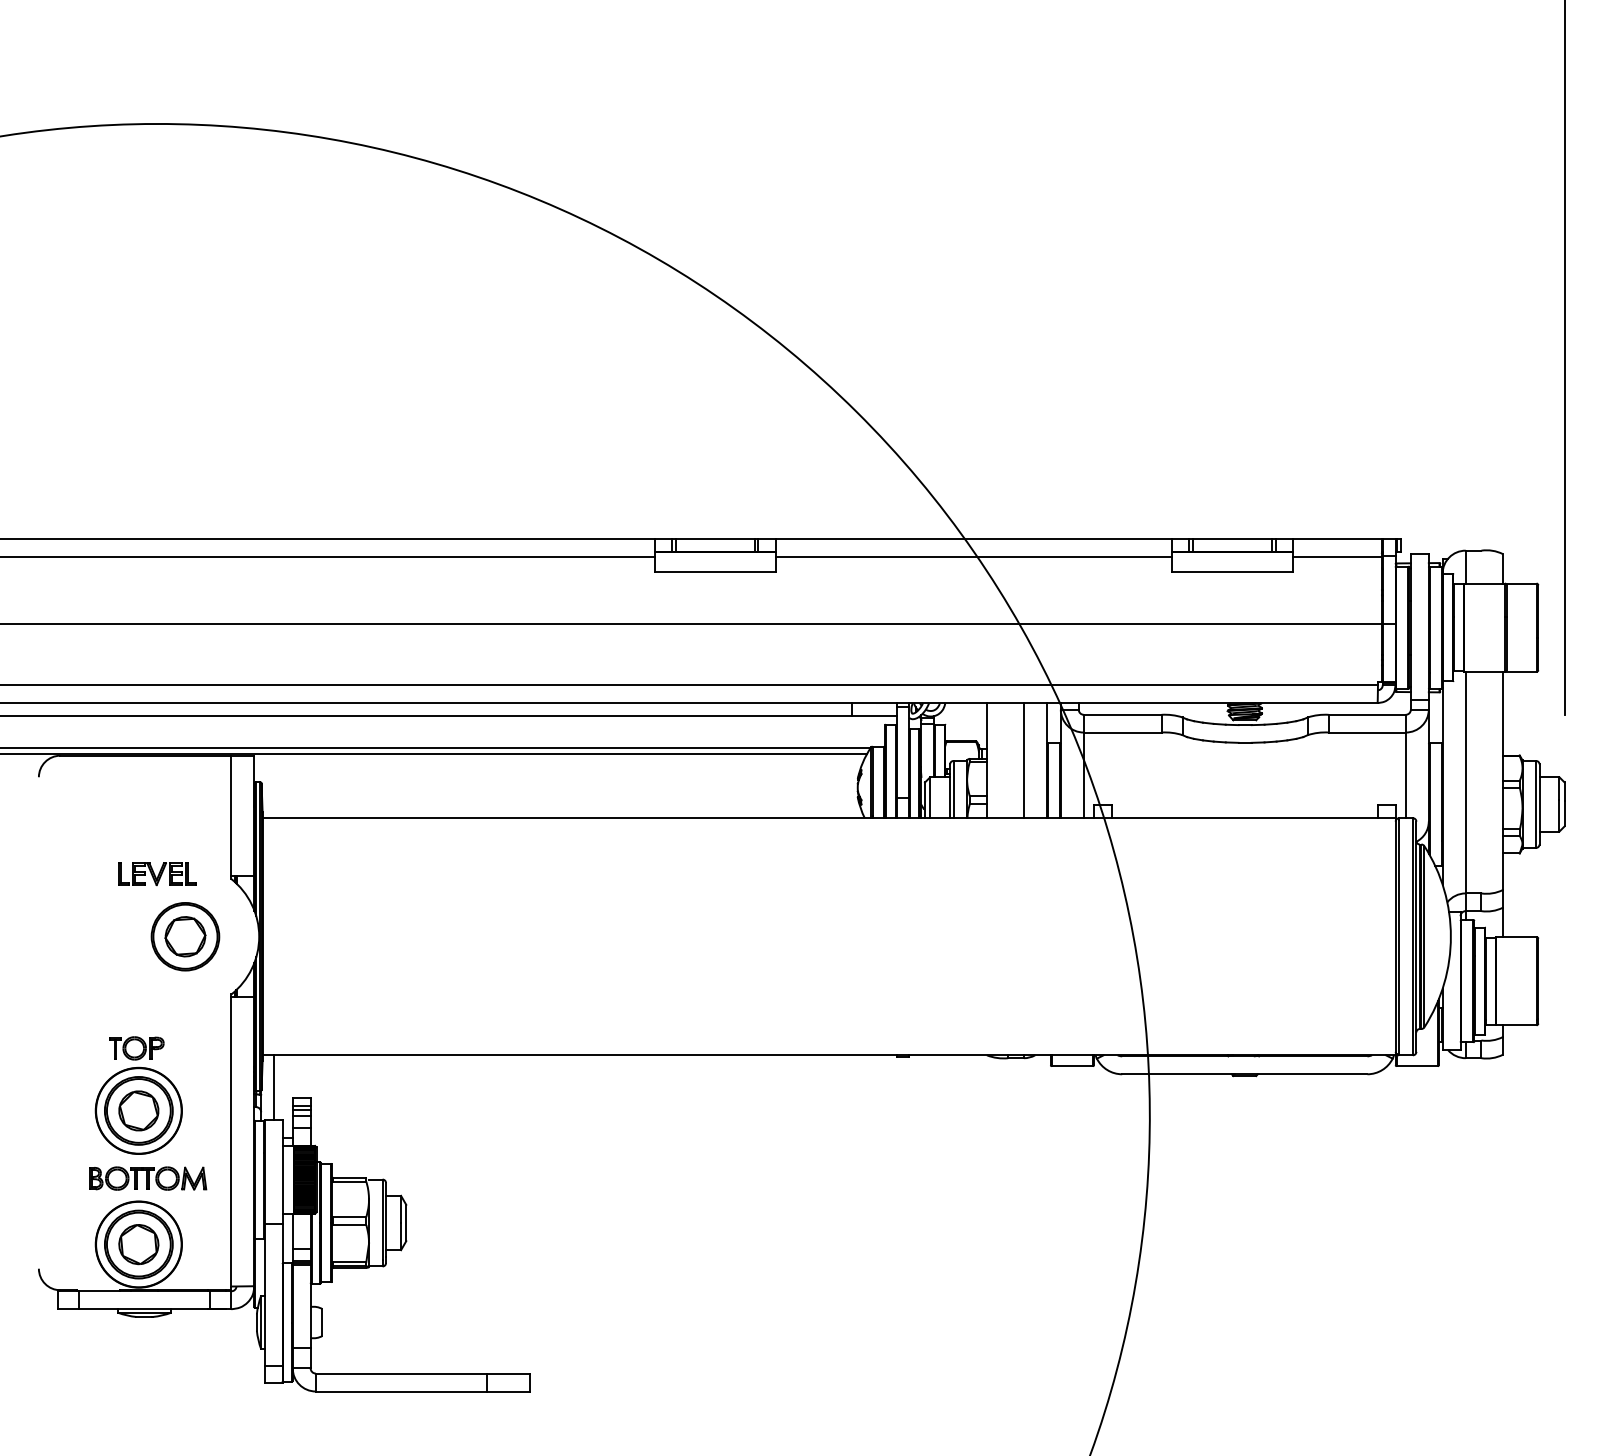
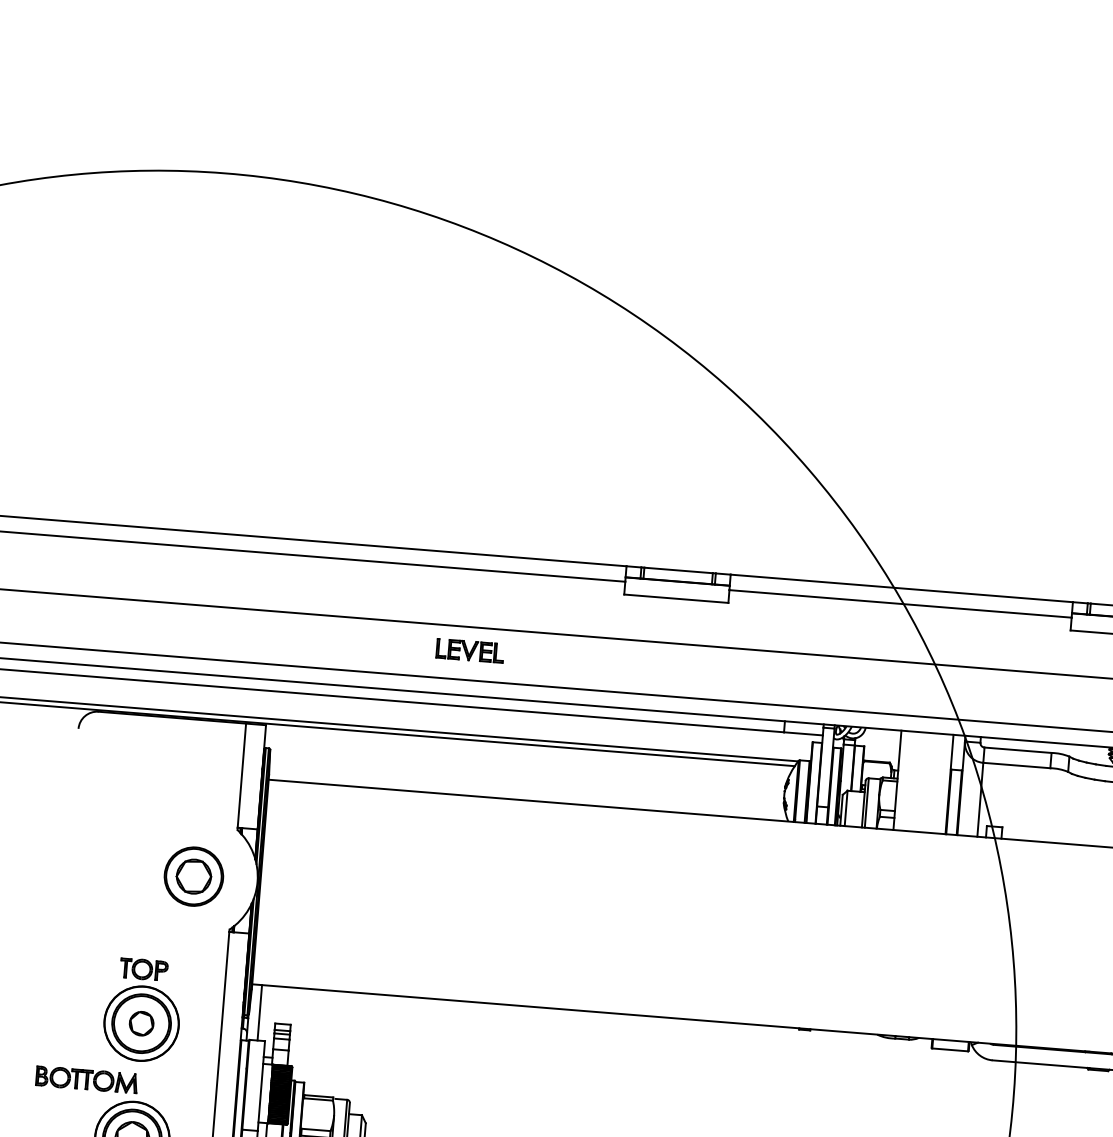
line: (1023, 760) -> (929, 782), removed
part: (157, 874) -> (470, 651), moved
part: (138, 1110) -> (141, 1023), size x0.7
part: (148, 1178) -> (87, 1079), moved

